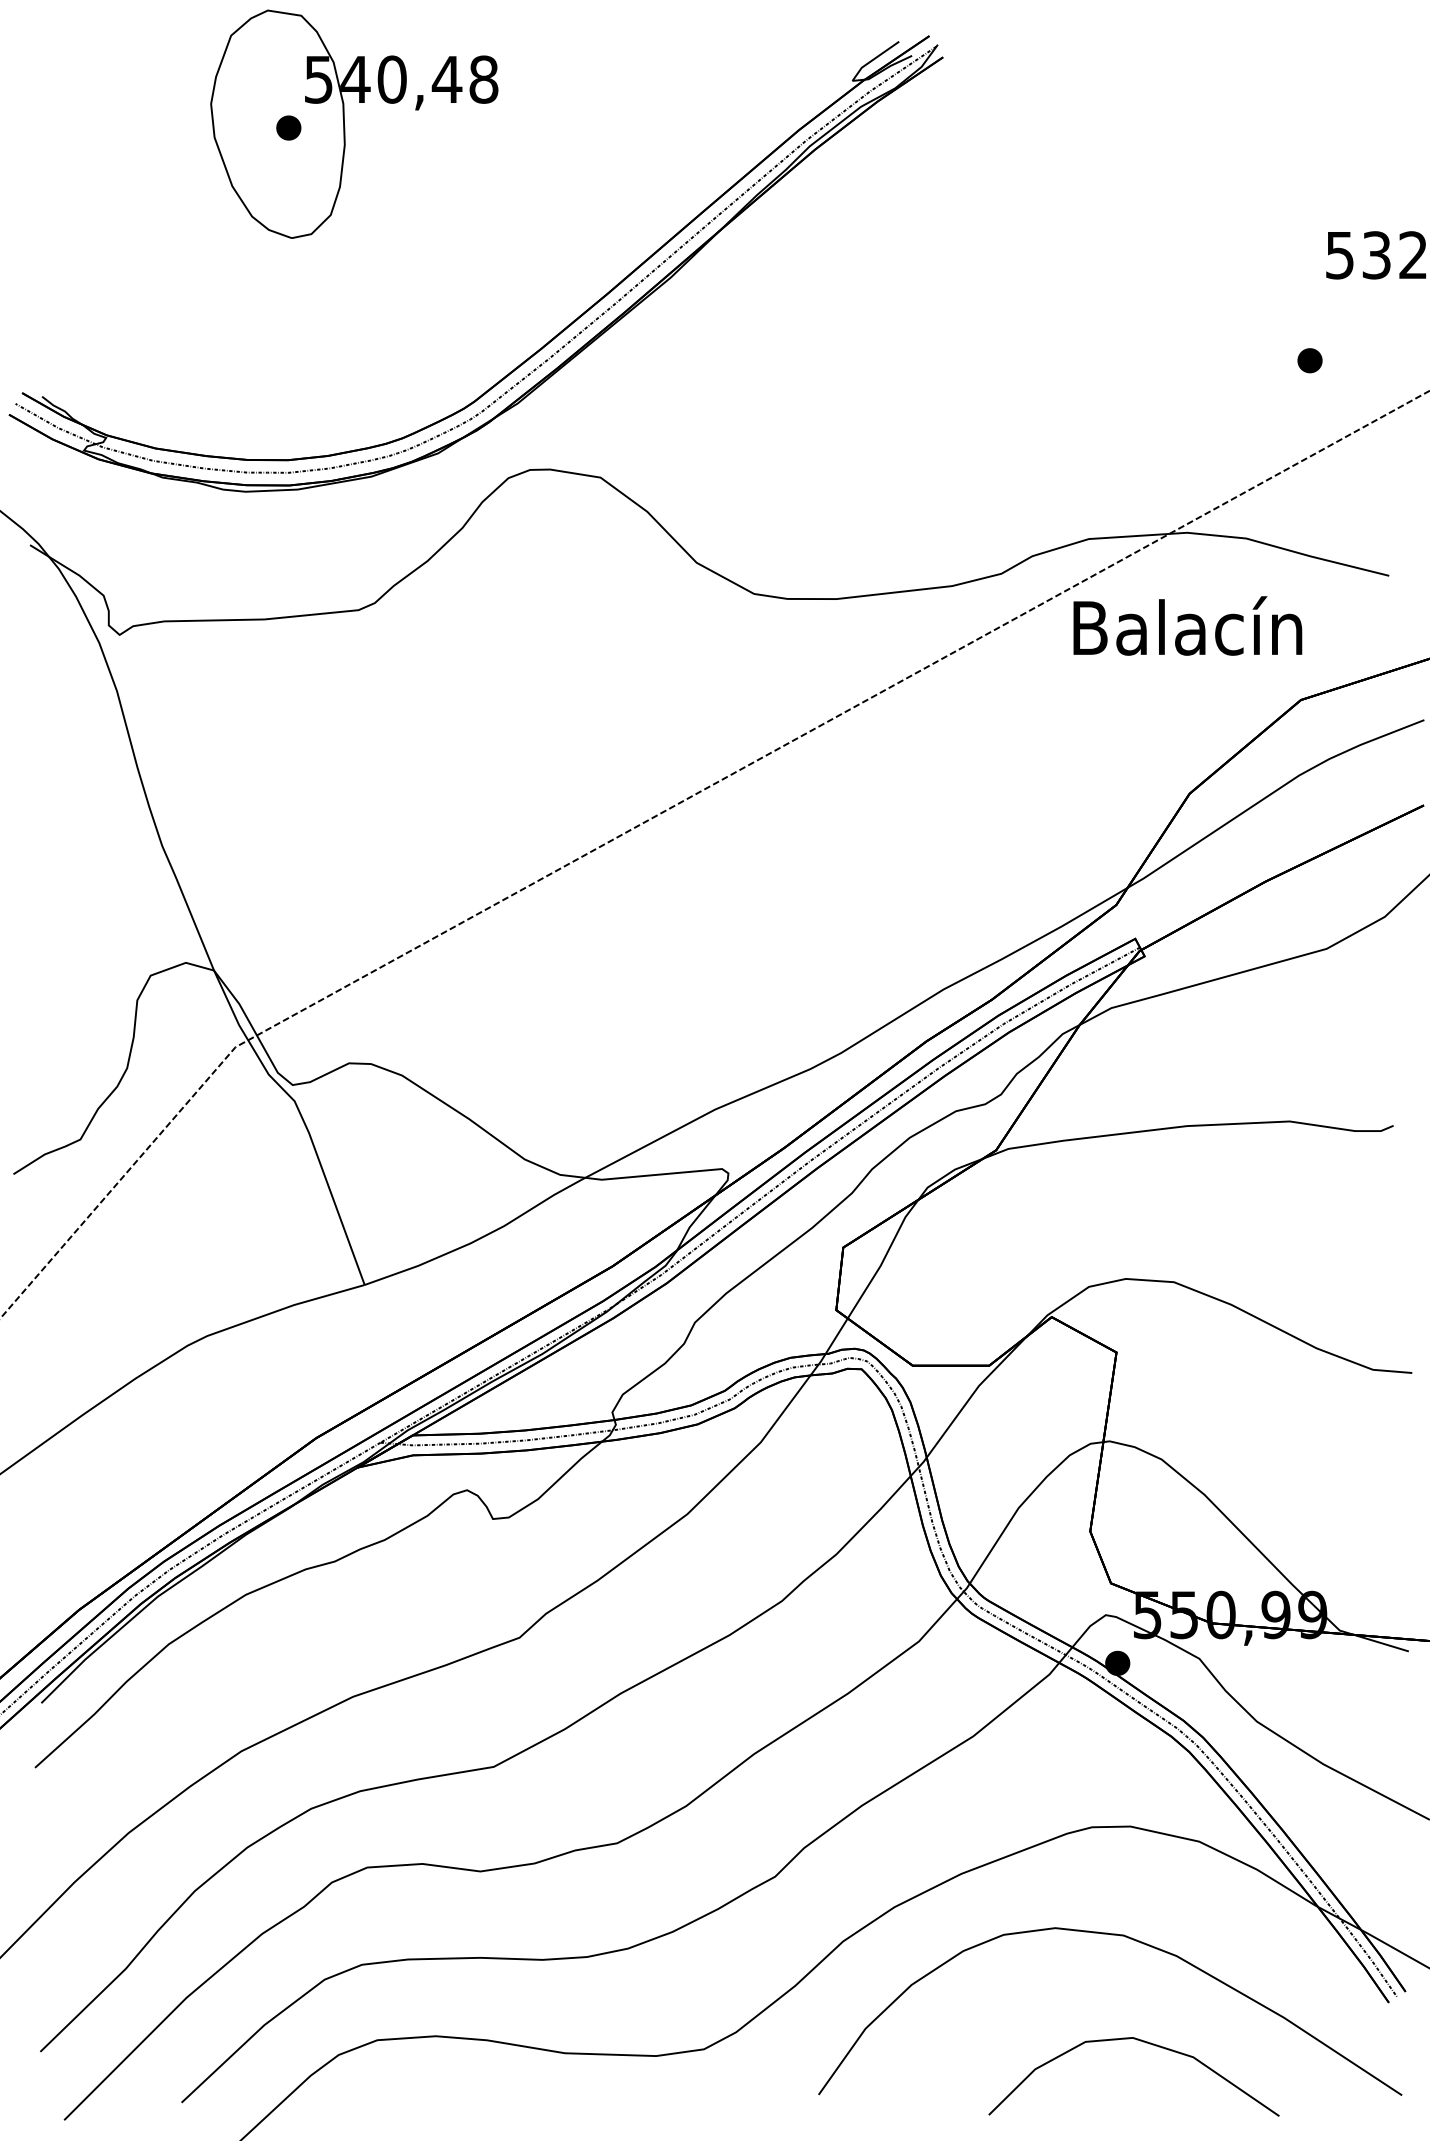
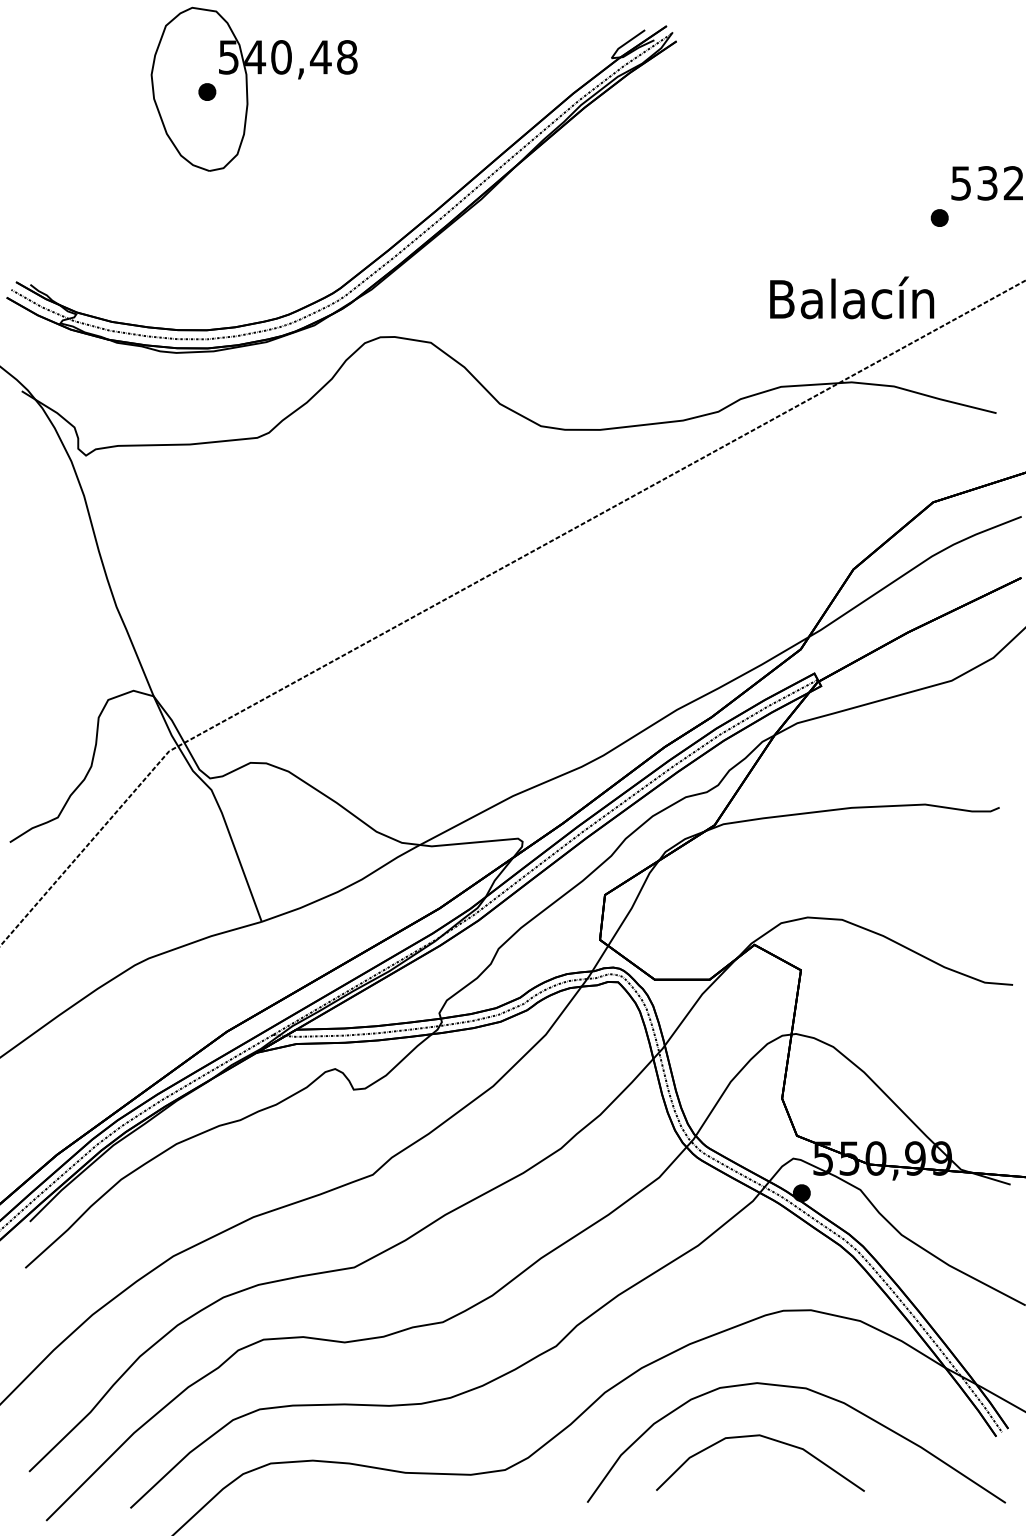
part: (1309, 360) -> (939, 217), moved
text: (1187, 625) -> (851, 297), moved
part: (1143, 2042) -> (767, 1438), moved

